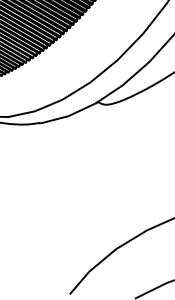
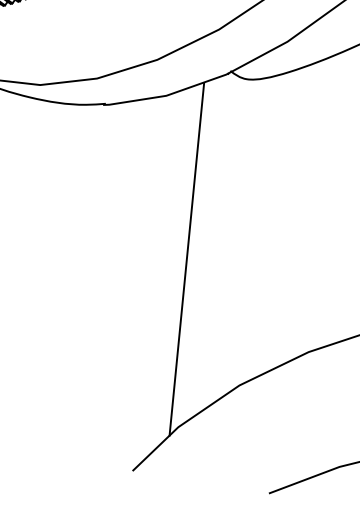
line: (85, 192) -> (186, 259), added

